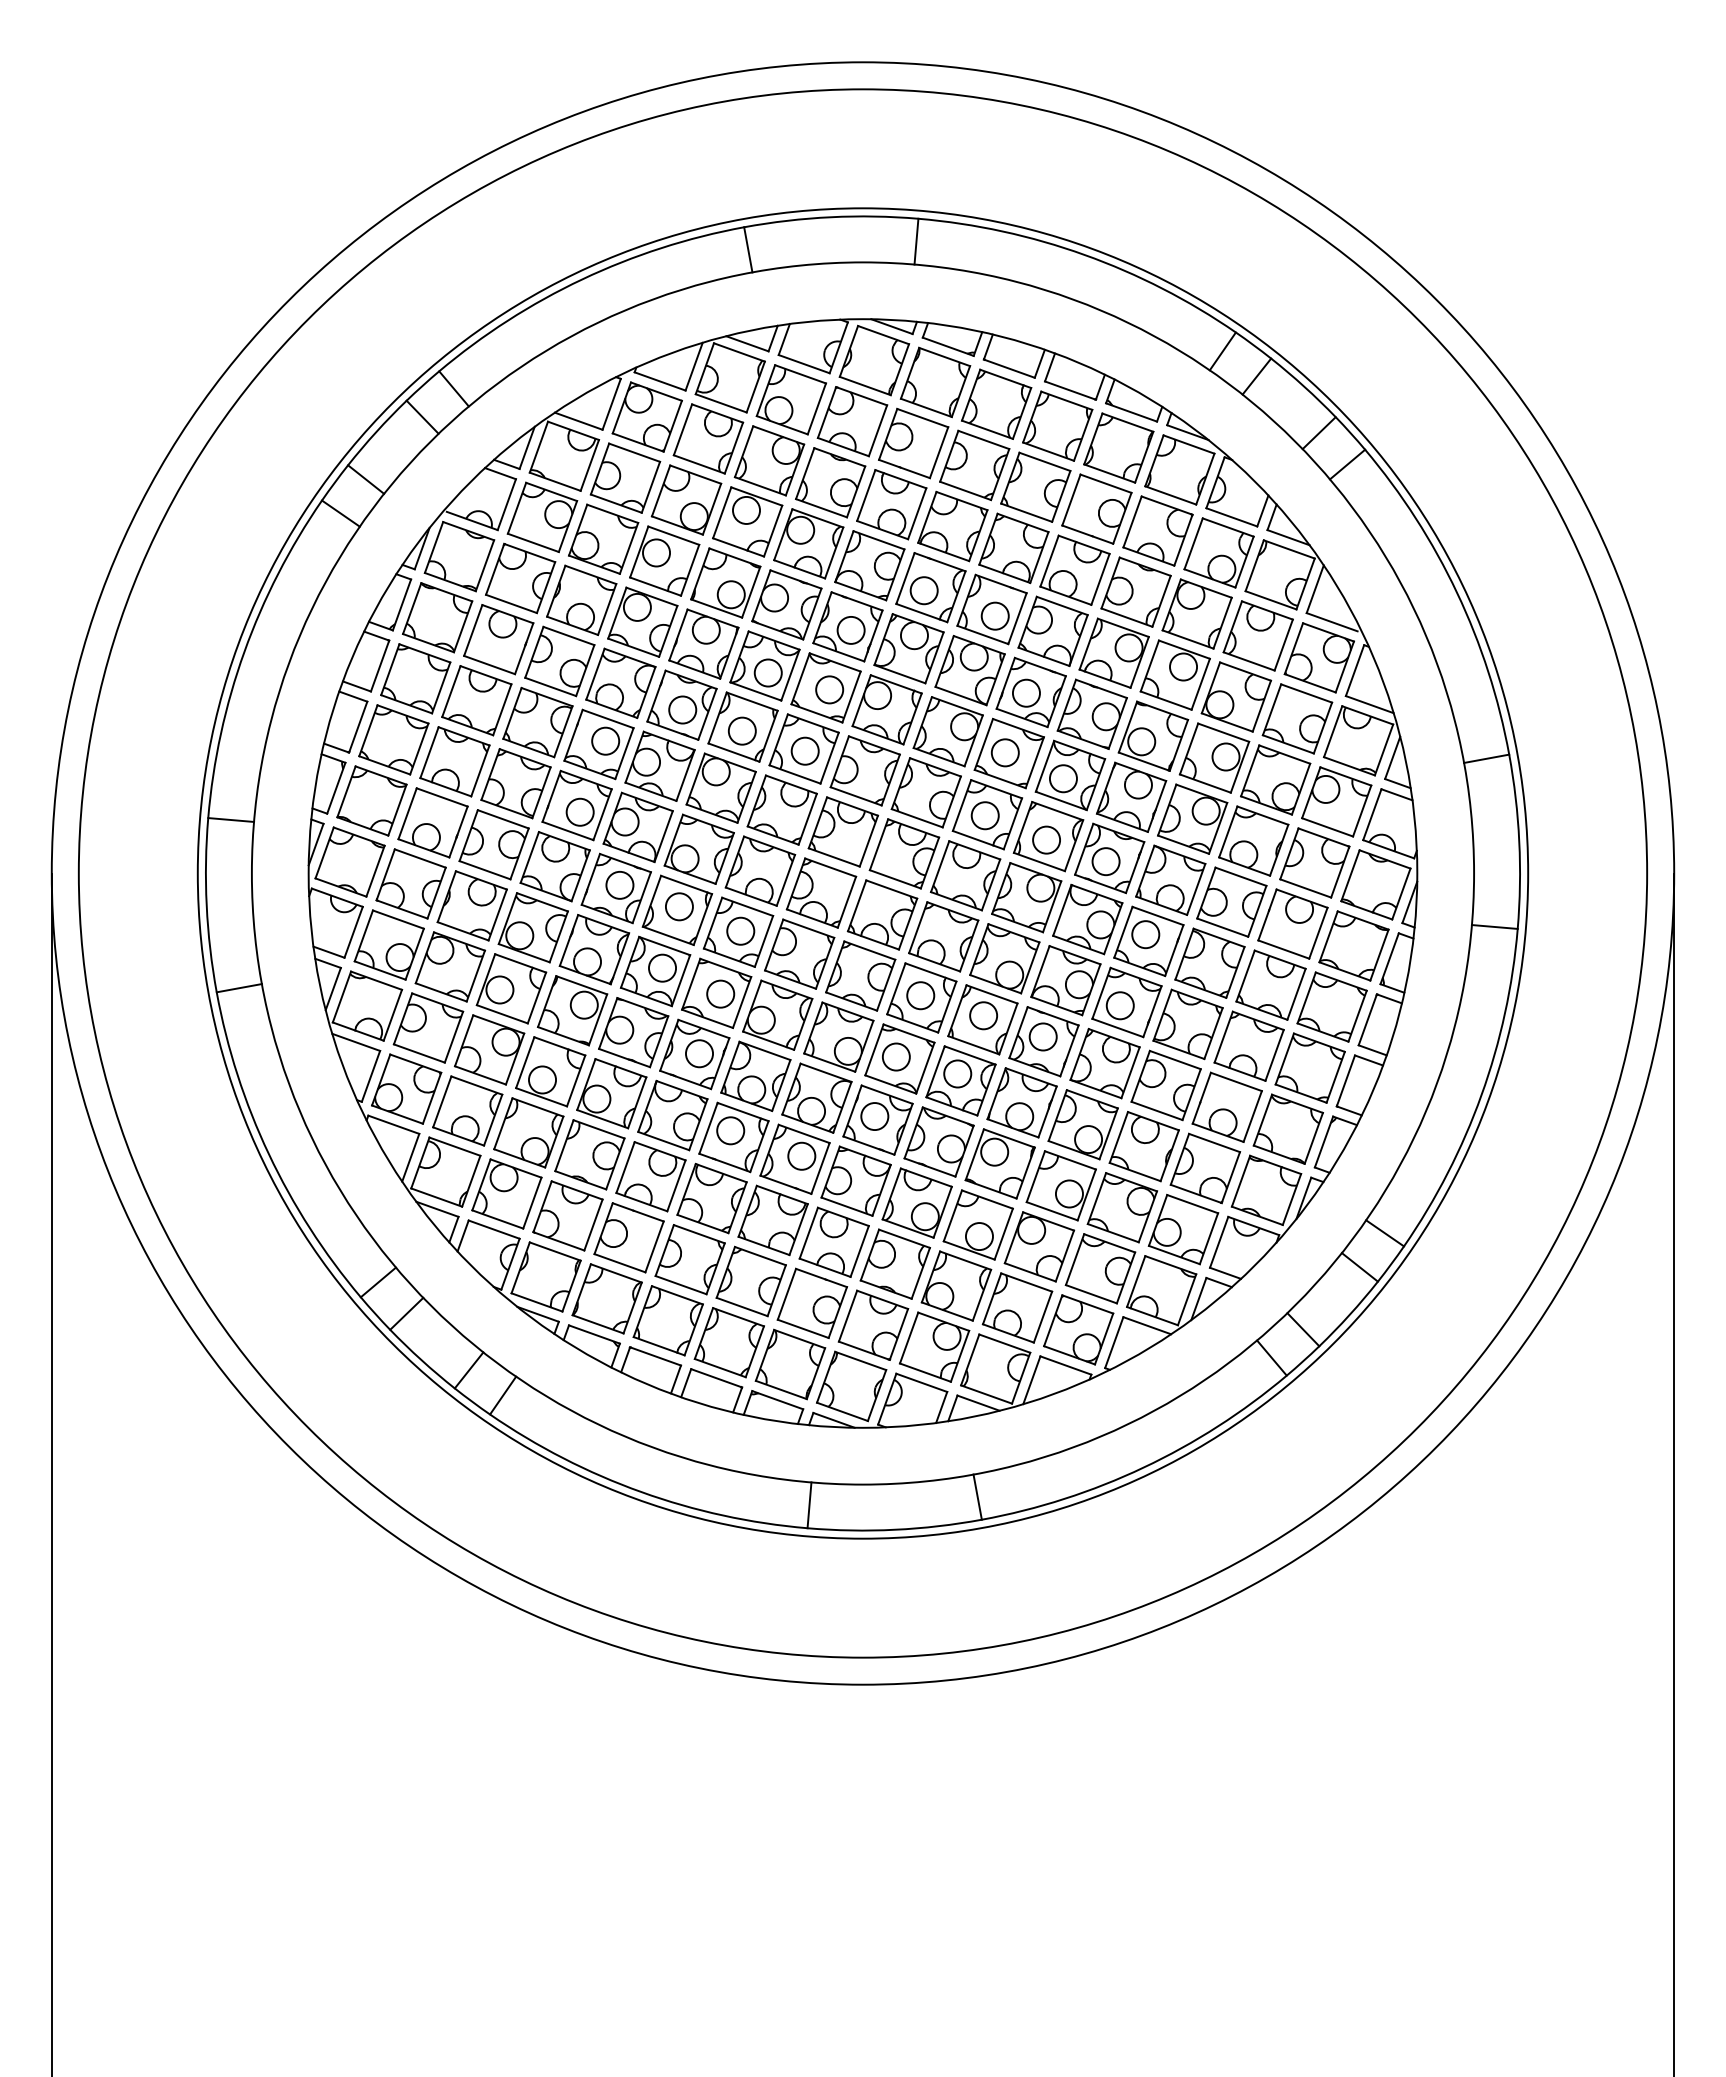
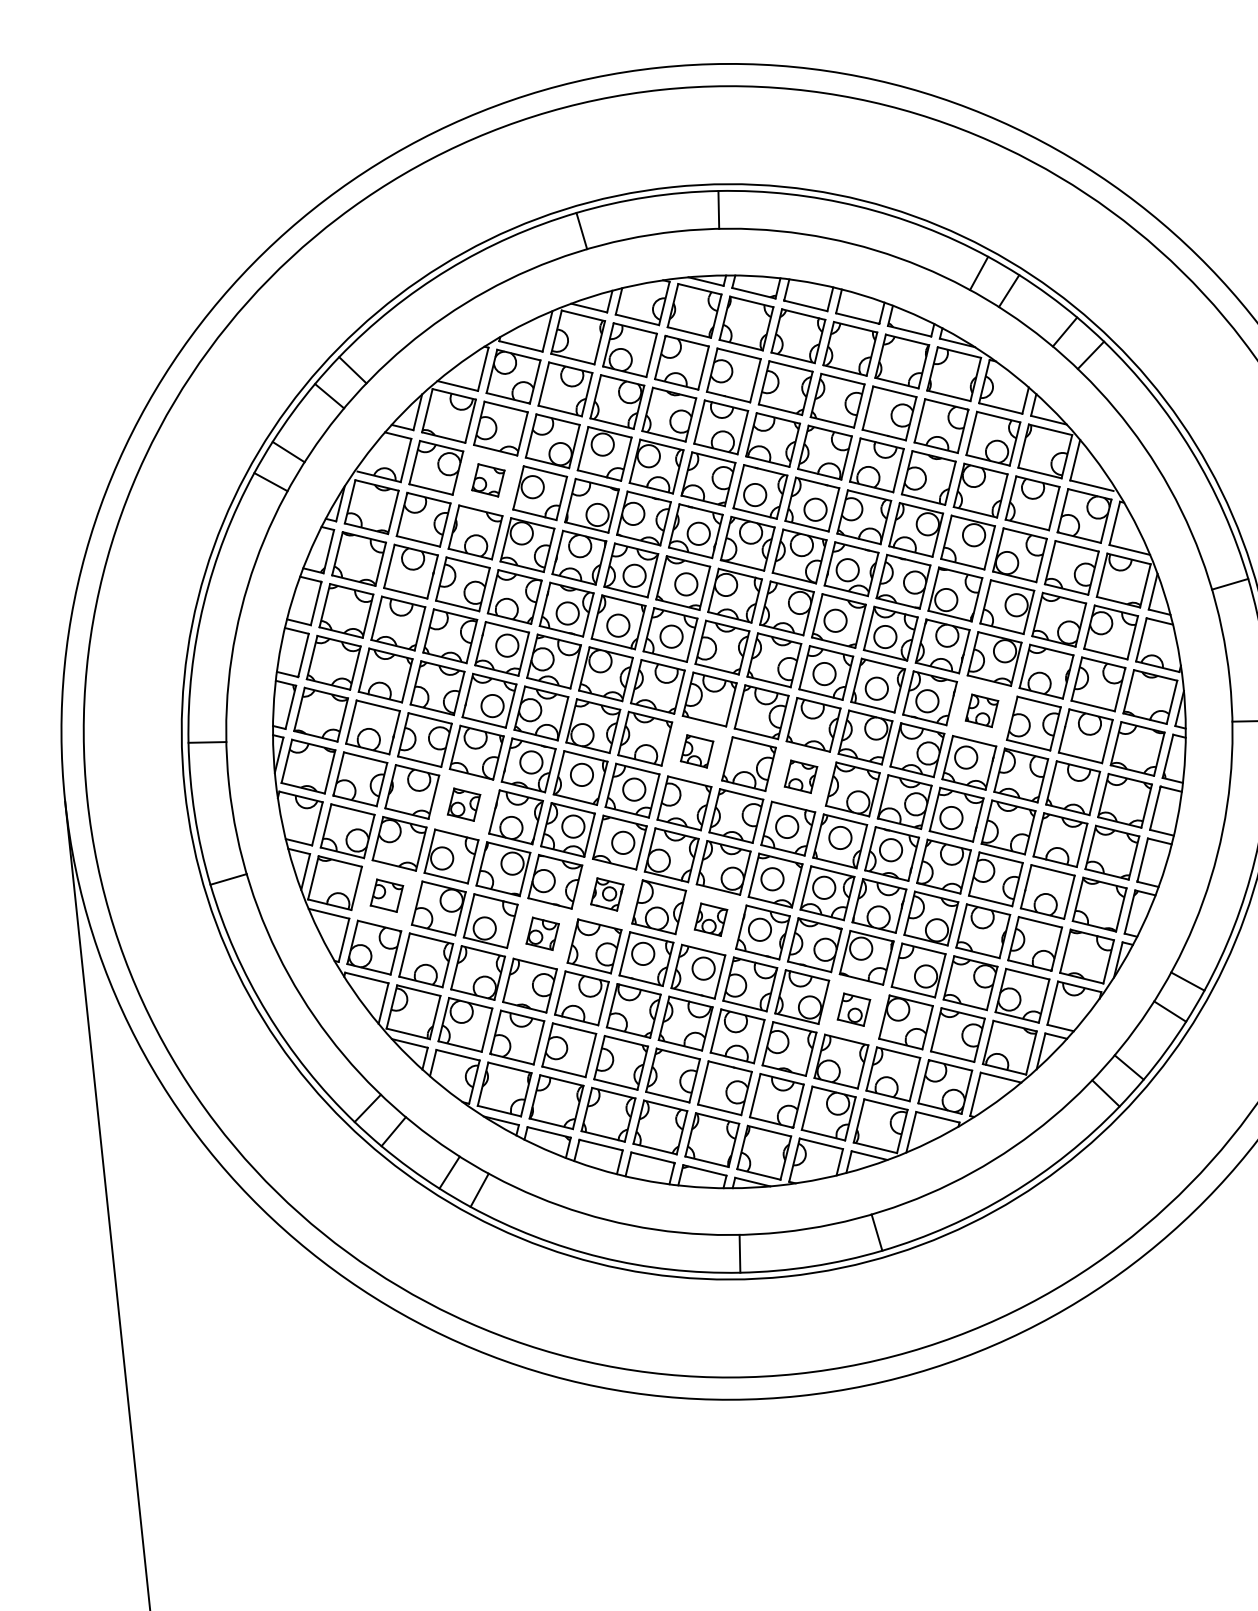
part: (603, 538) -> (488, 479), size x0.6
part: (1170, 879) -> (981, 710), size x0.6
part: (821, 892) -> (697, 750), size x0.6
part: (532, 927) -> (463, 804), size x0.6
part: (943, 936) -> (800, 776), size x0.6
part: (428, 1027) -> (386, 895), size x0.6
part: (694, 1054) -> (607, 894), size x0.6
part: (611, 1093) -> (542, 933), size x0.6
part: (816, 1097) -> (710, 919), size x0.6
part: (977, 1224) -> (853, 1009), size x0.6

